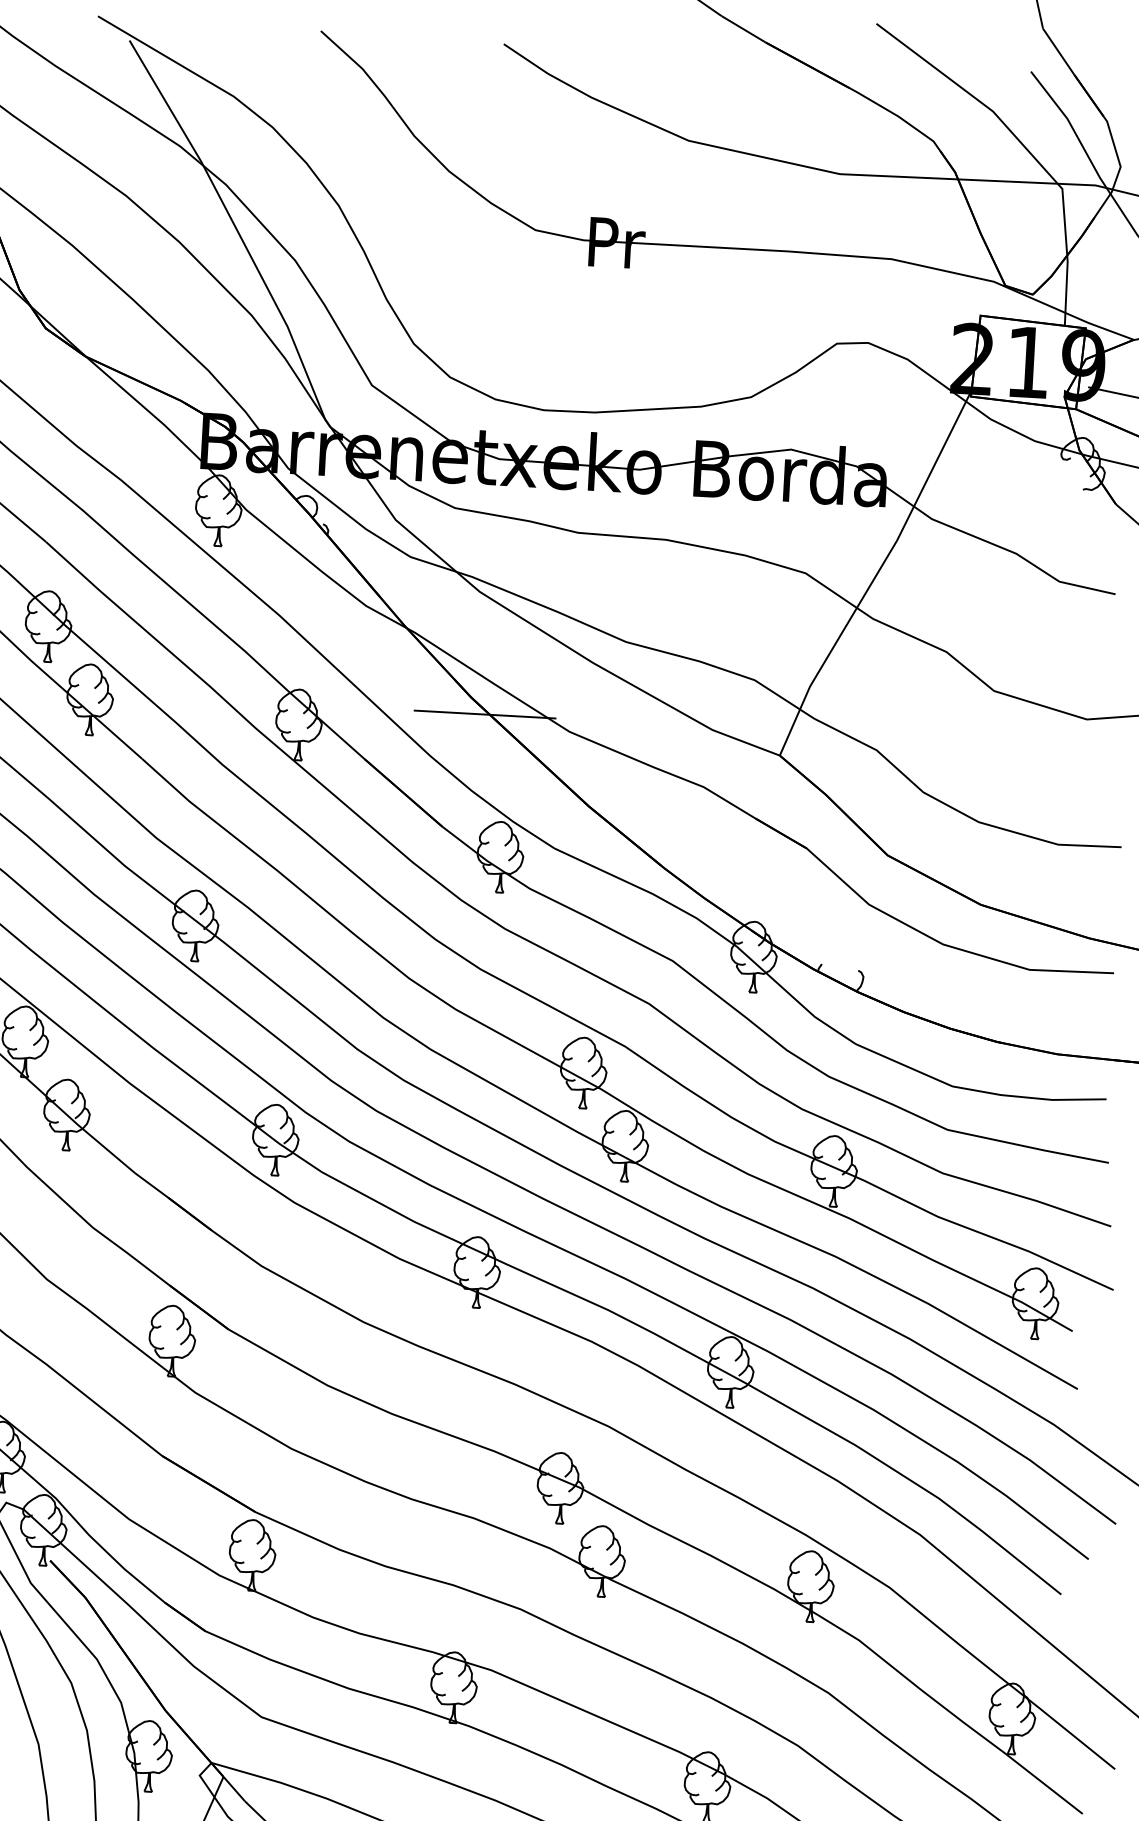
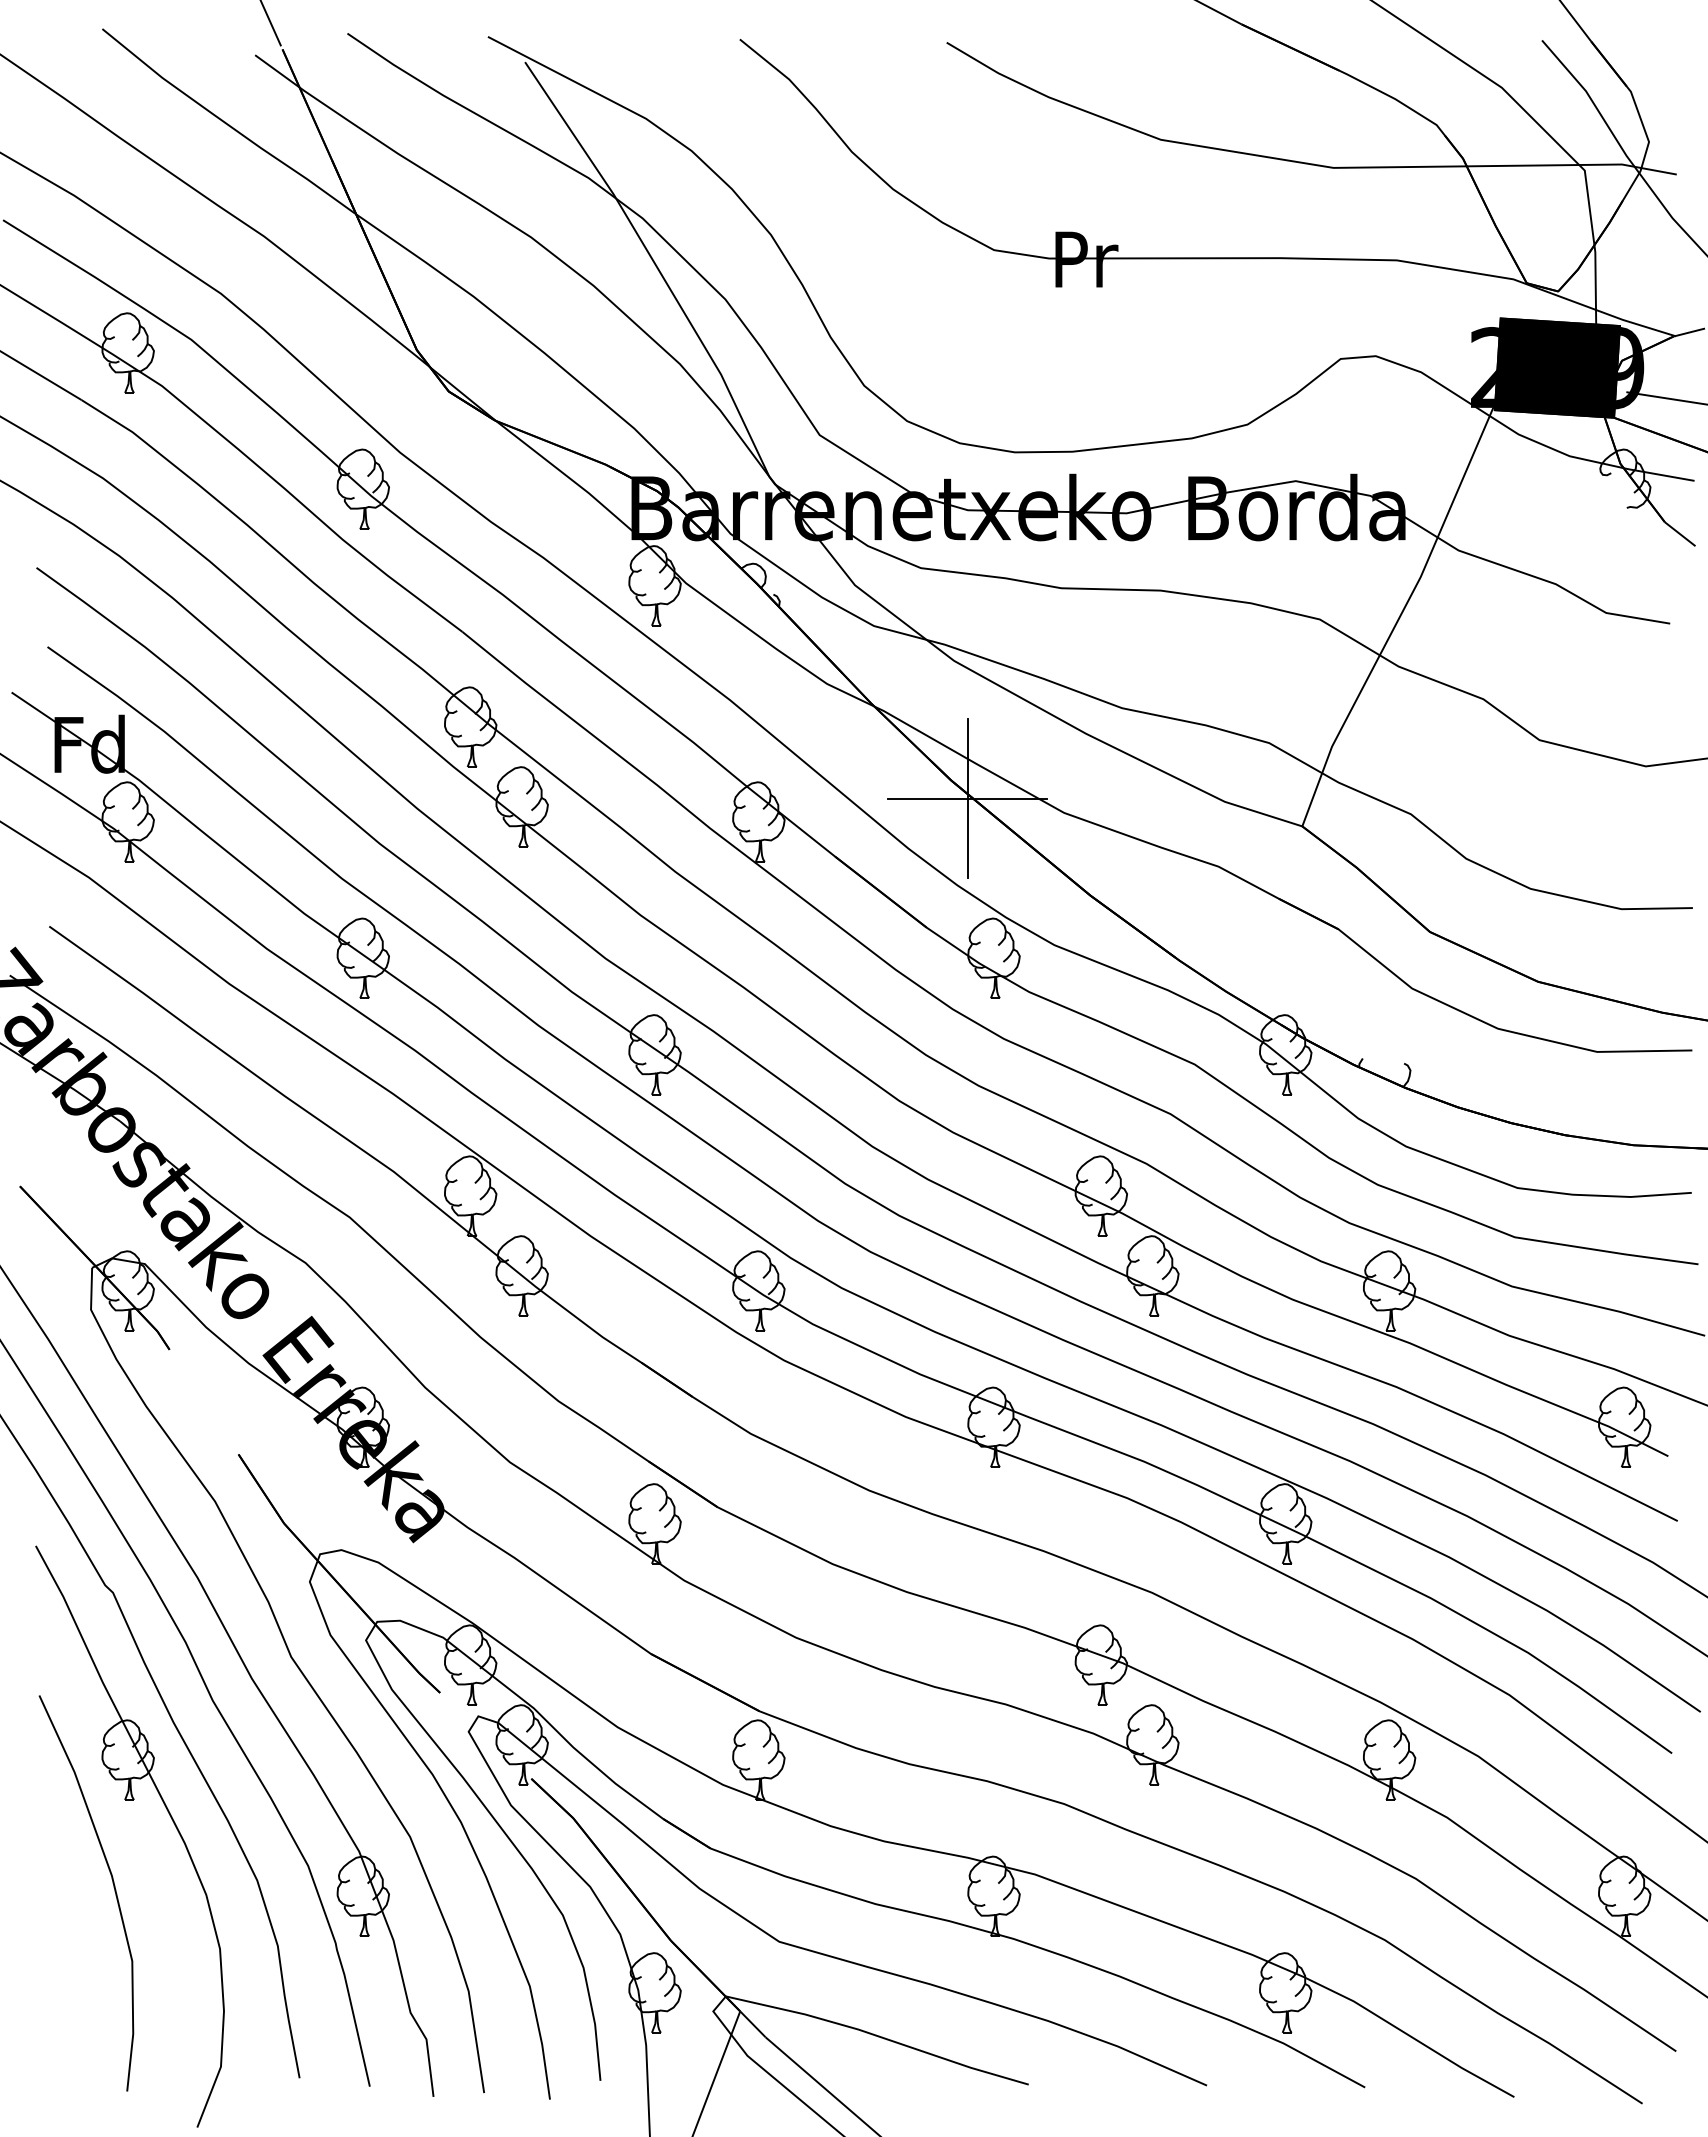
fill: (1027, 361) -> (1556, 367), added
line: (484, 714) -> (967, 798), added

